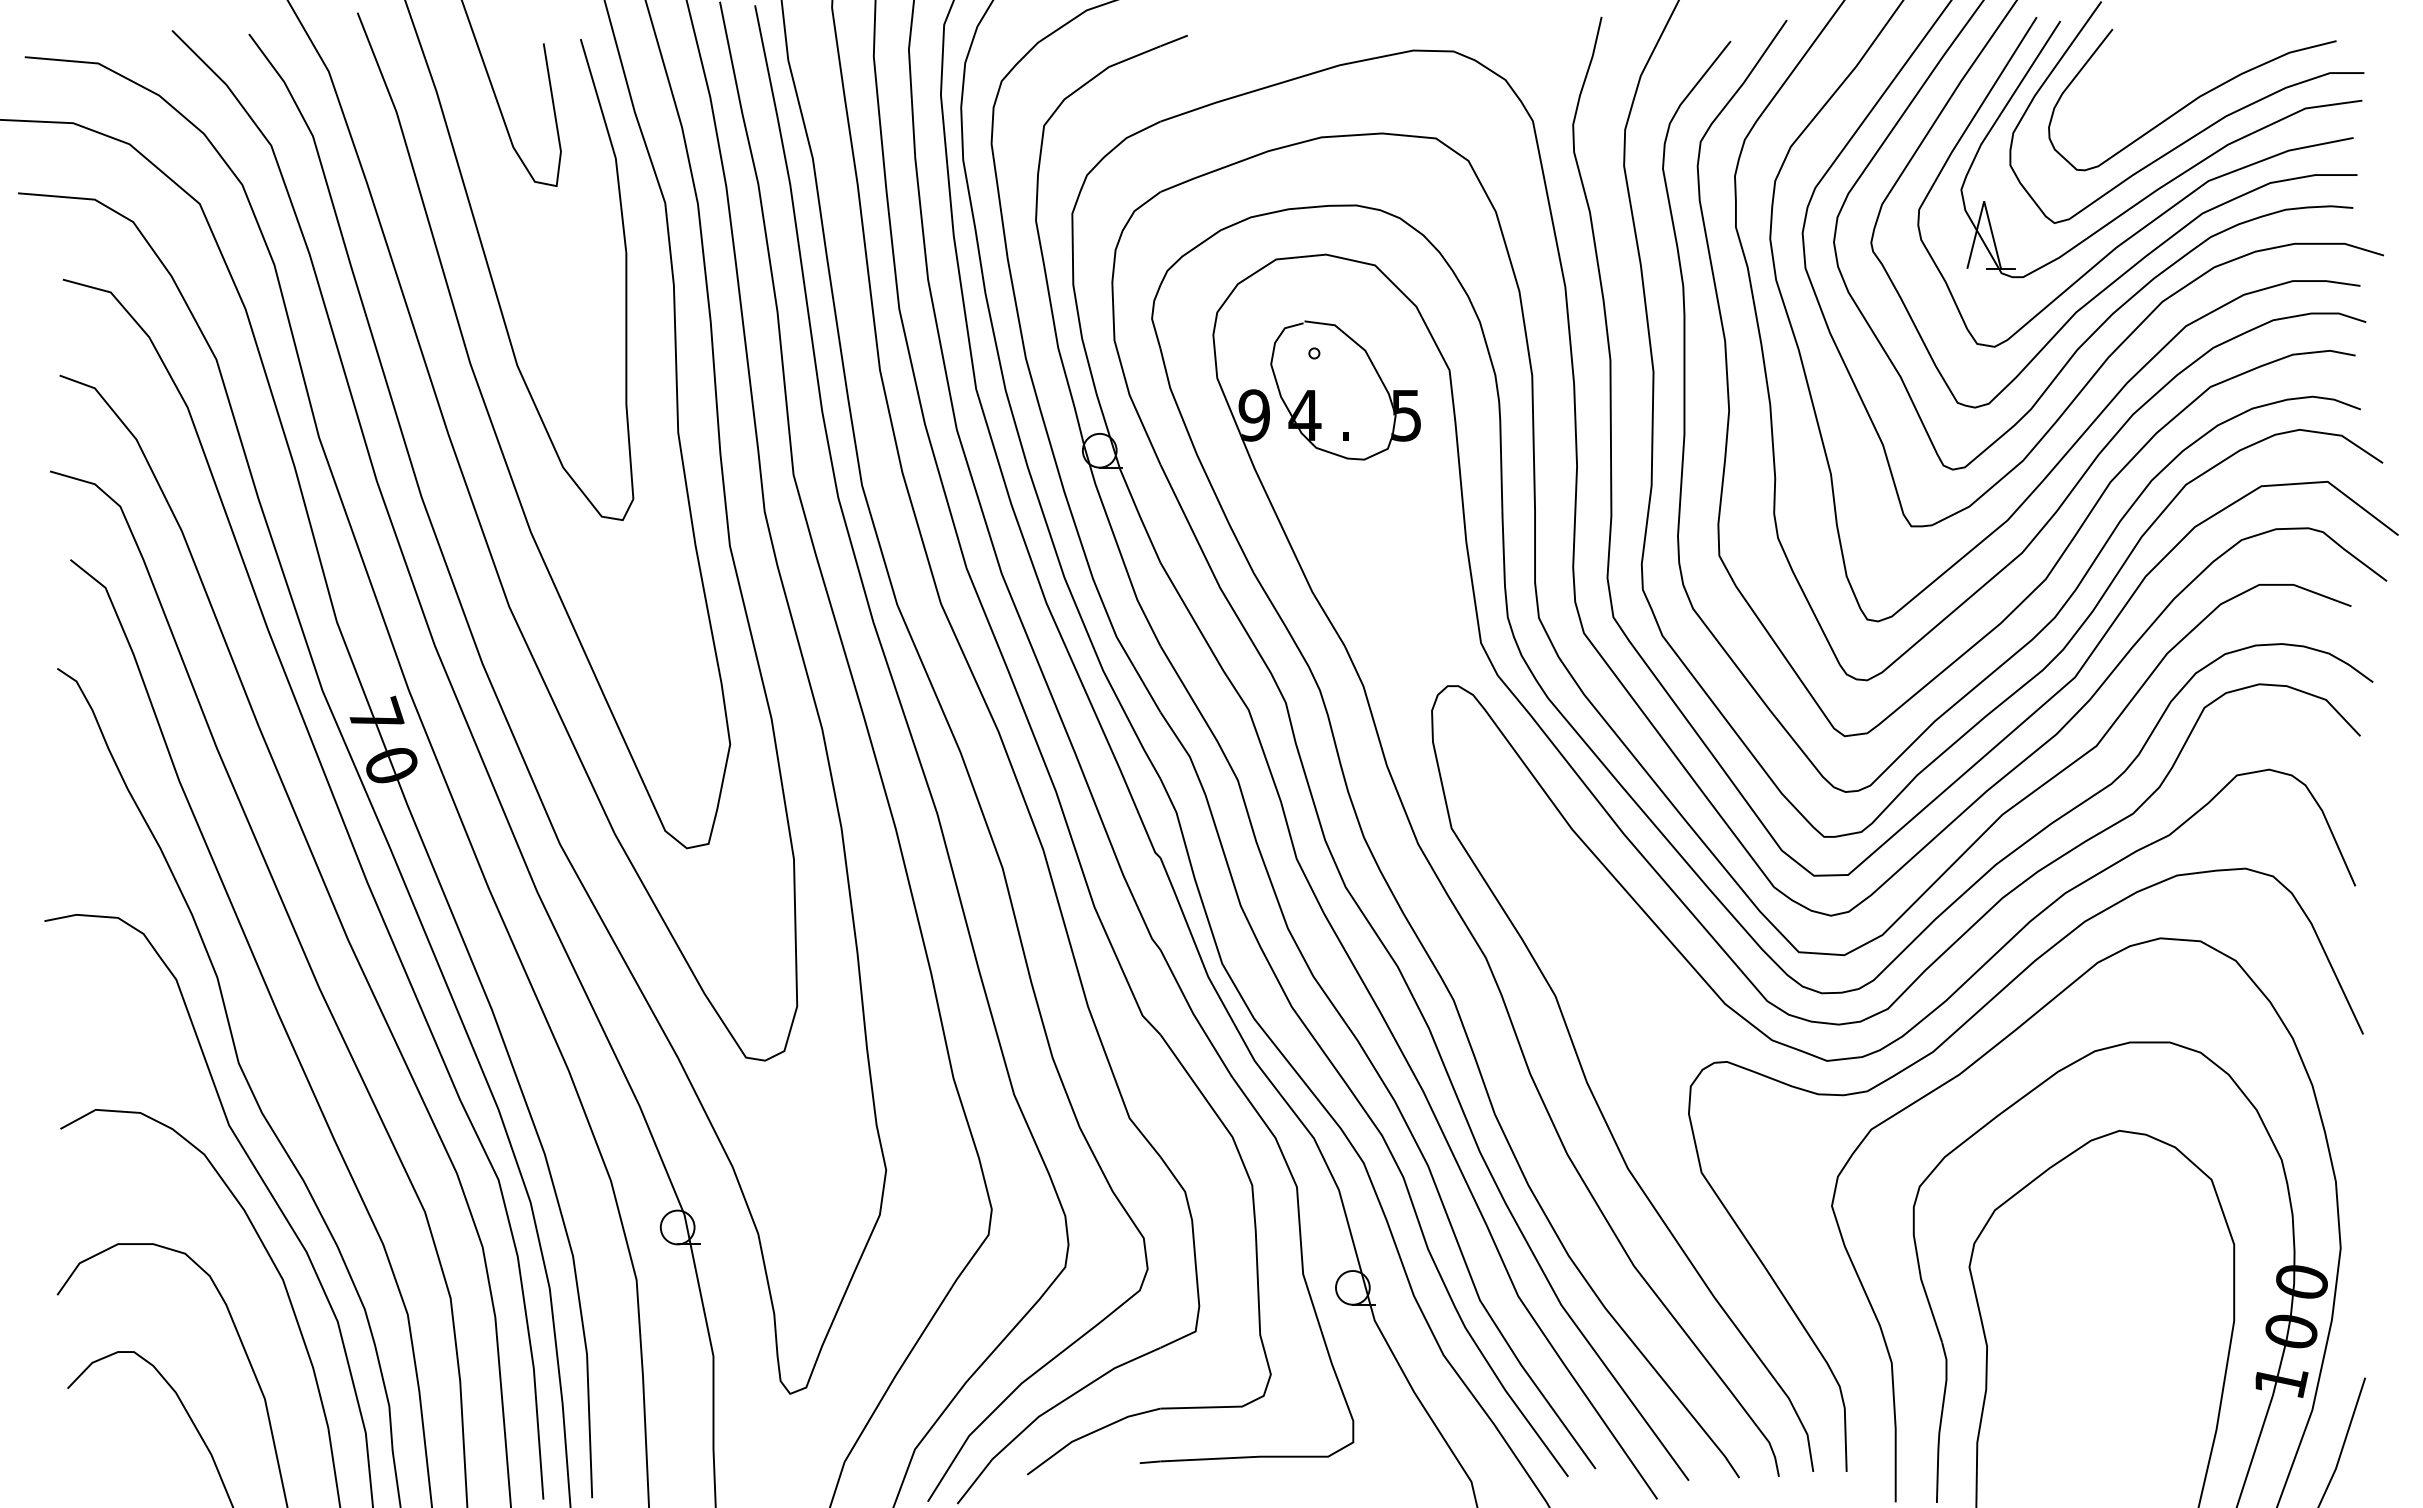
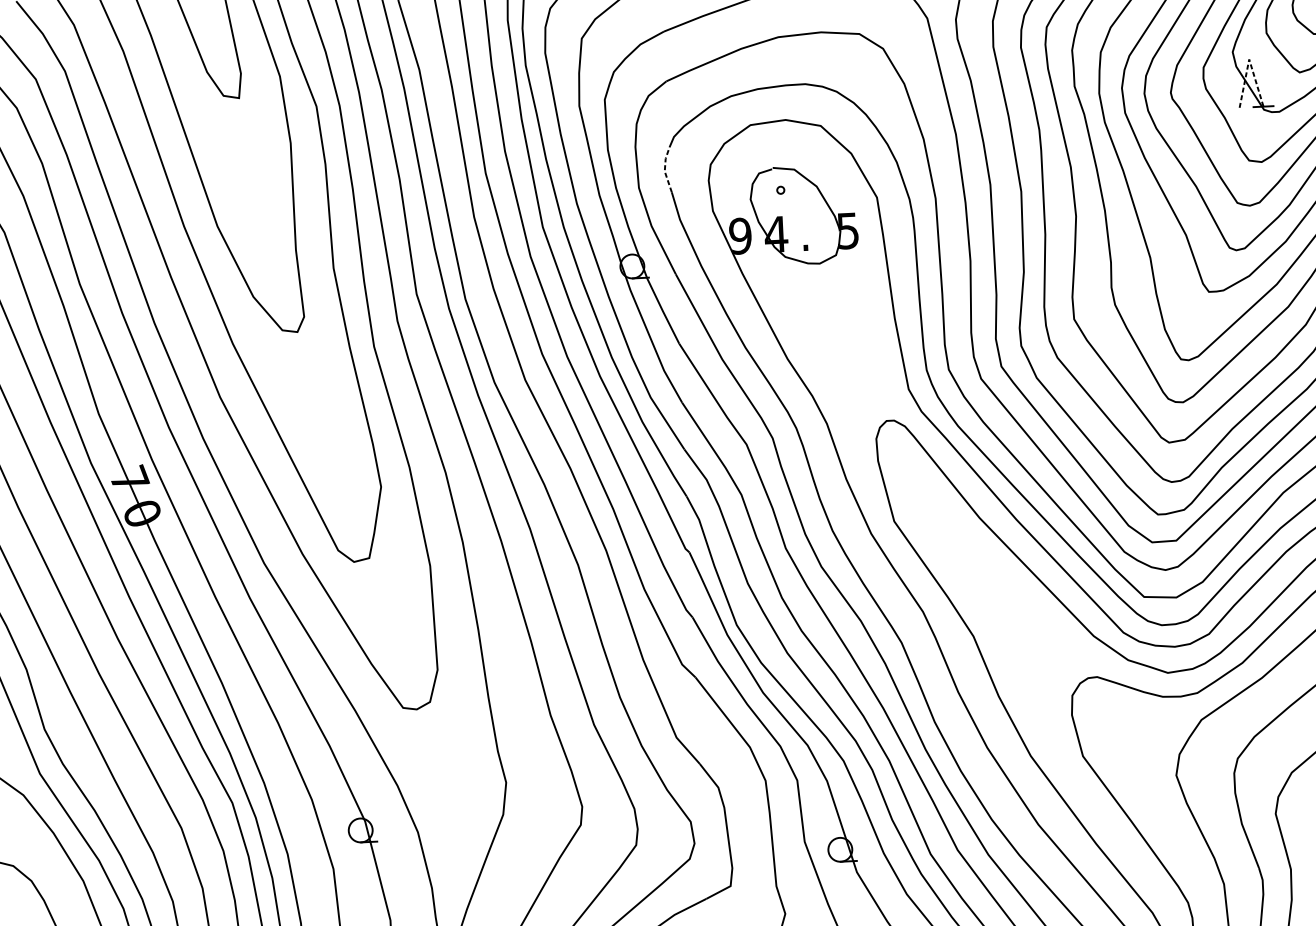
line: (1984, 201) -> (1249, 59), solid -> dashed
line: (1152, 316) -> (665, 169), solid -> dashed

